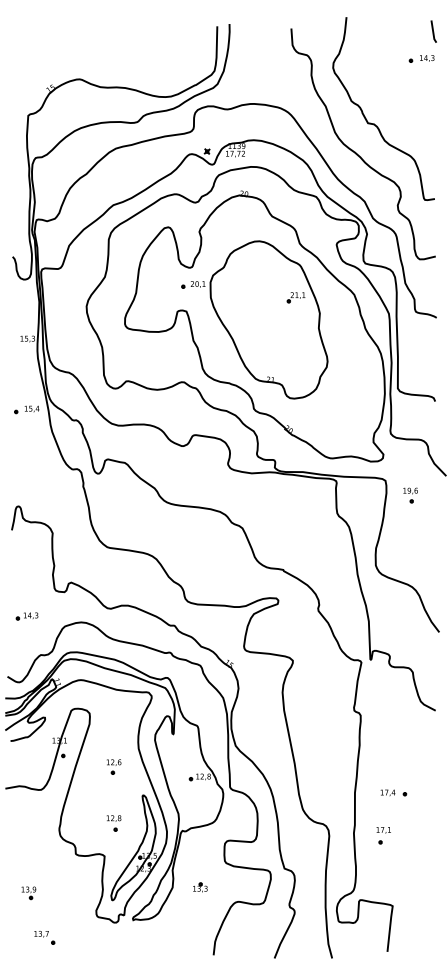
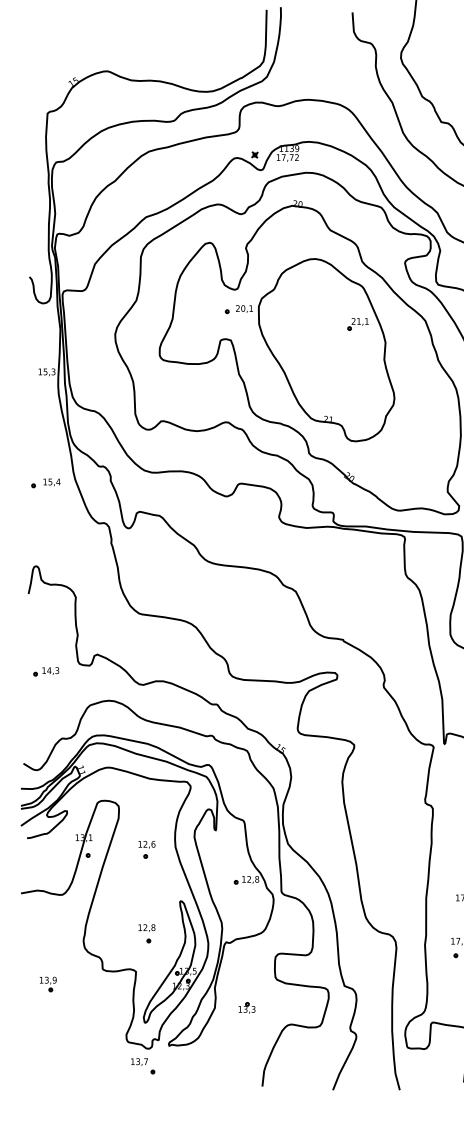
part: (26, 409) -> (45, 482), moved
part: (26, 616) -> (45, 671), moved
part: (114, 766) -> (147, 849), moved
part: (28, 893) -> (47, 984), moved
part: (44, 937) -> (142, 1065), moved

